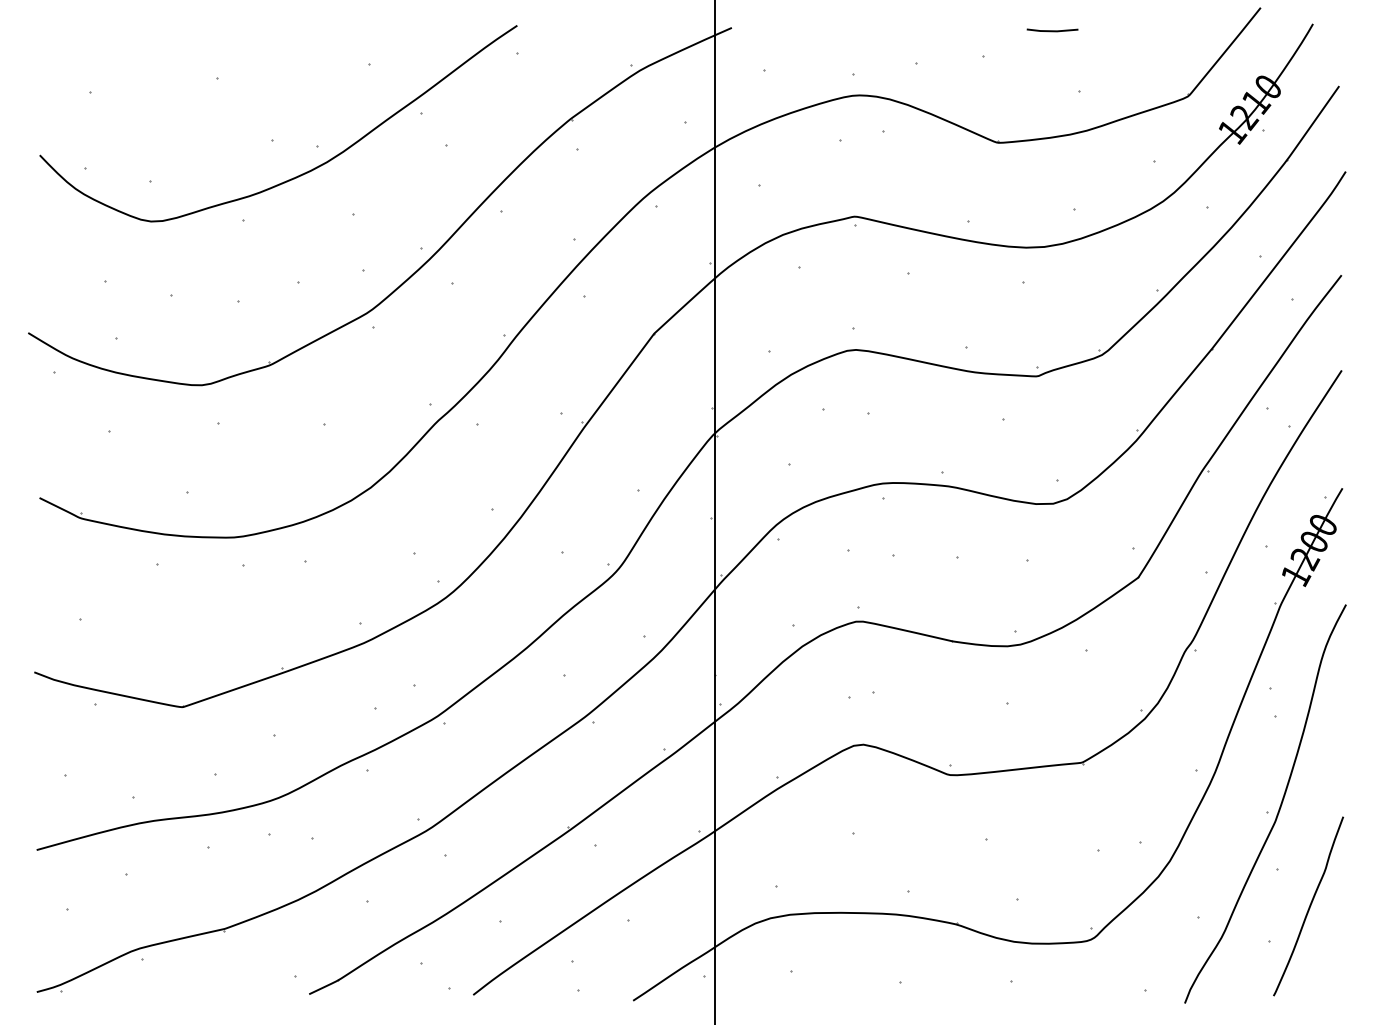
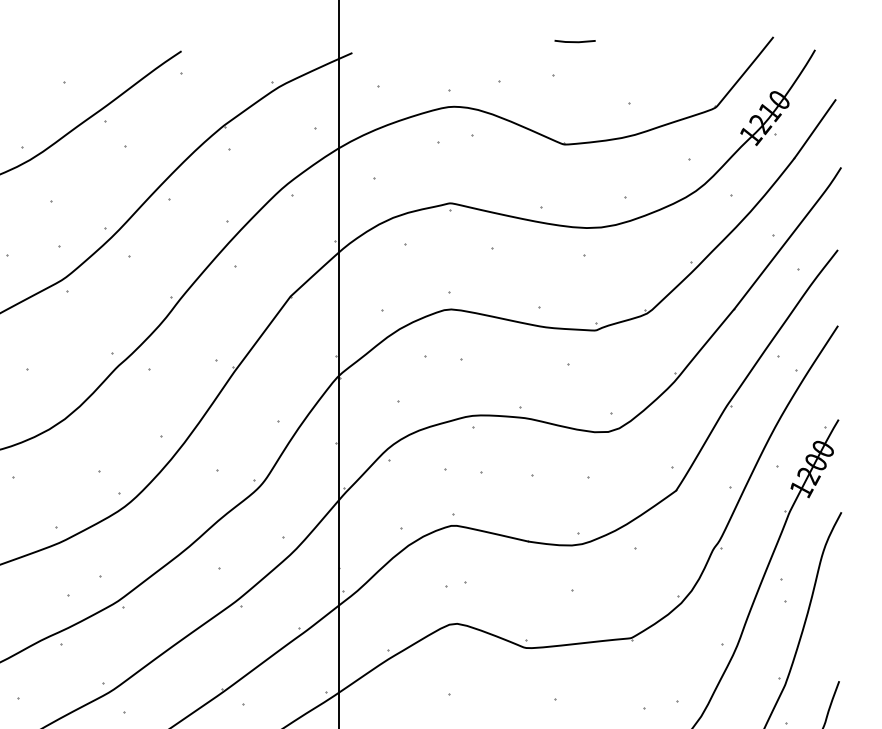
line: (1052, 30) -> (575, 41), moved

